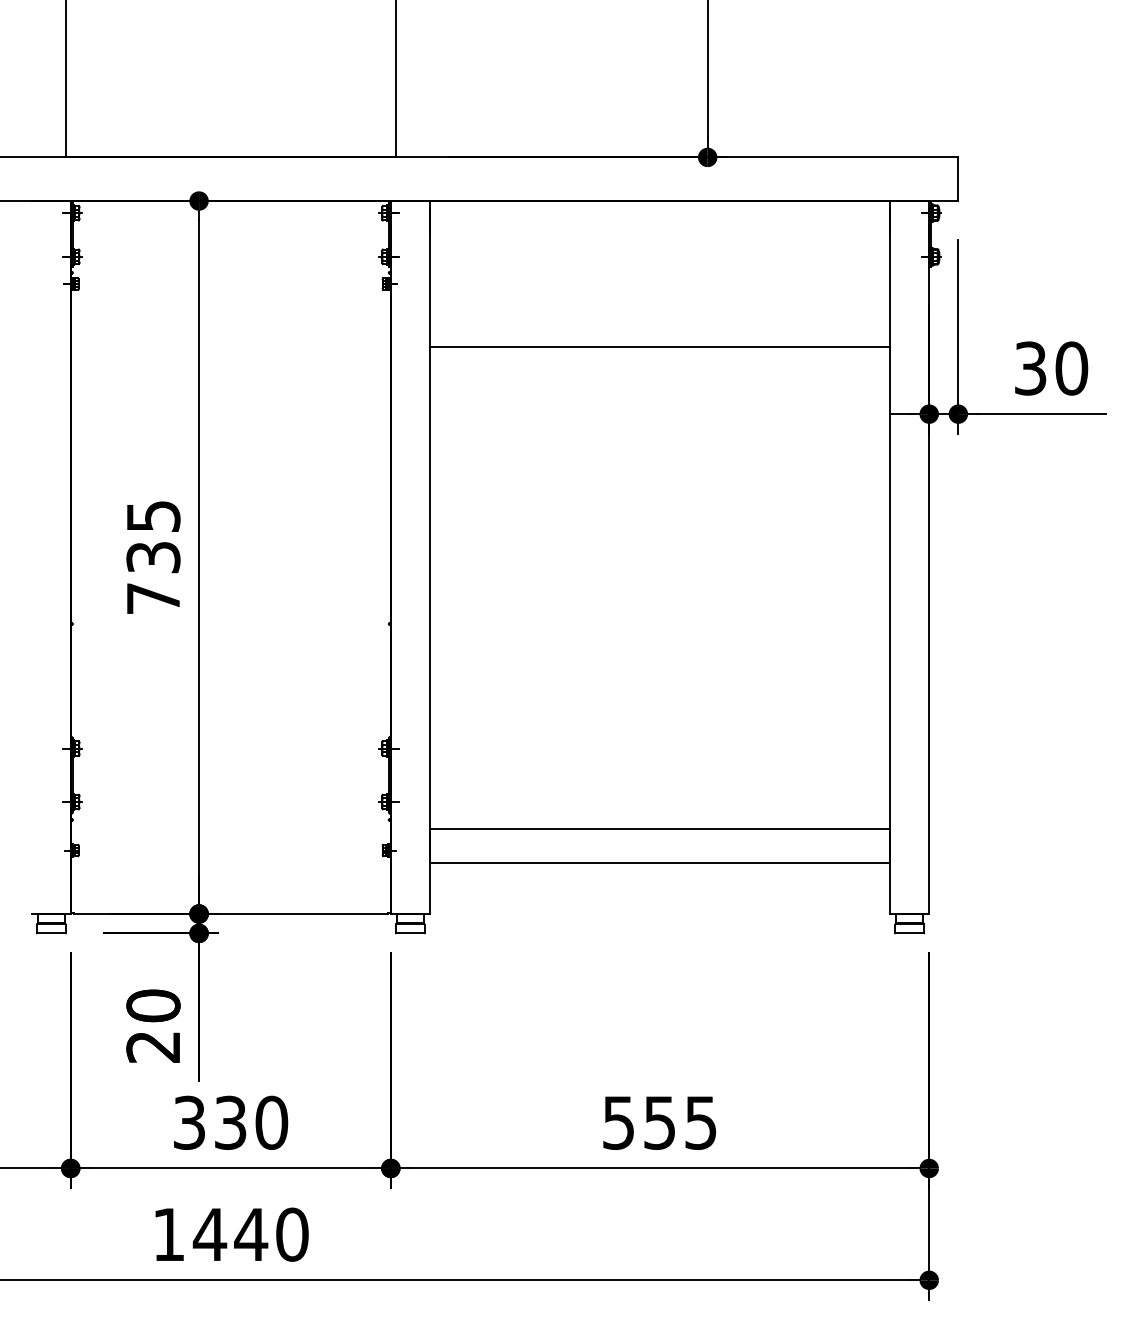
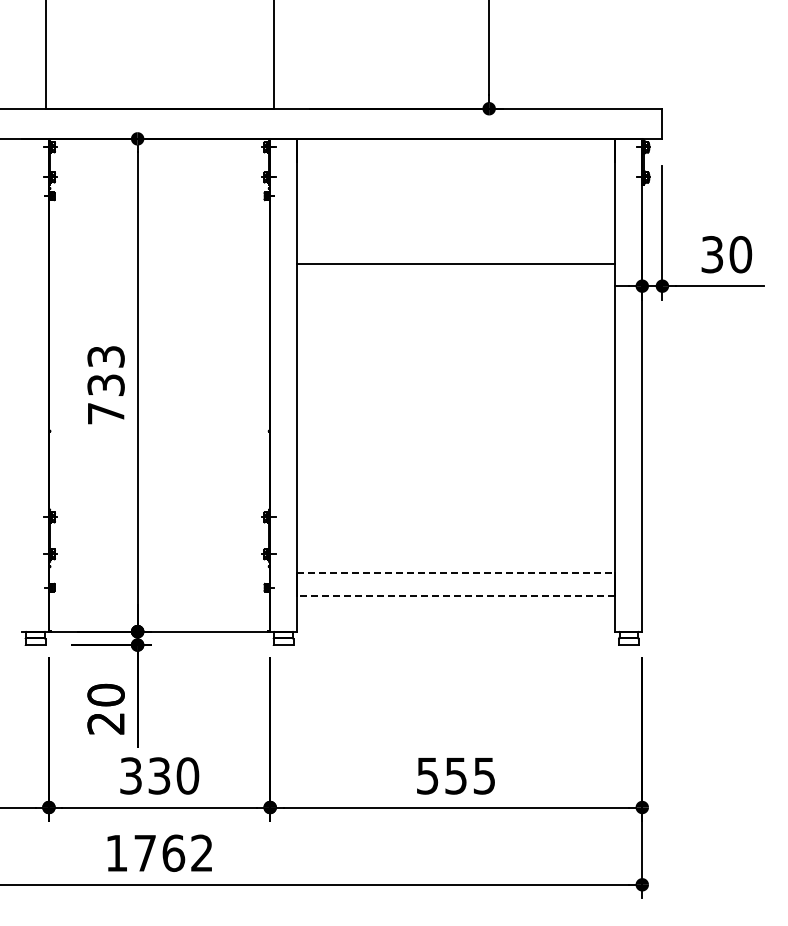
line: (660, 346) -> (456, 264), moved
text: (152, 515) -> (105, 356), 735 -> 733
line: (660, 828) -> (456, 572), solid -> dashed
line: (658, 863) -> (455, 596), solid -> dashed
text: (250, 1233) -> (173, 852), 1440 -> 1762

